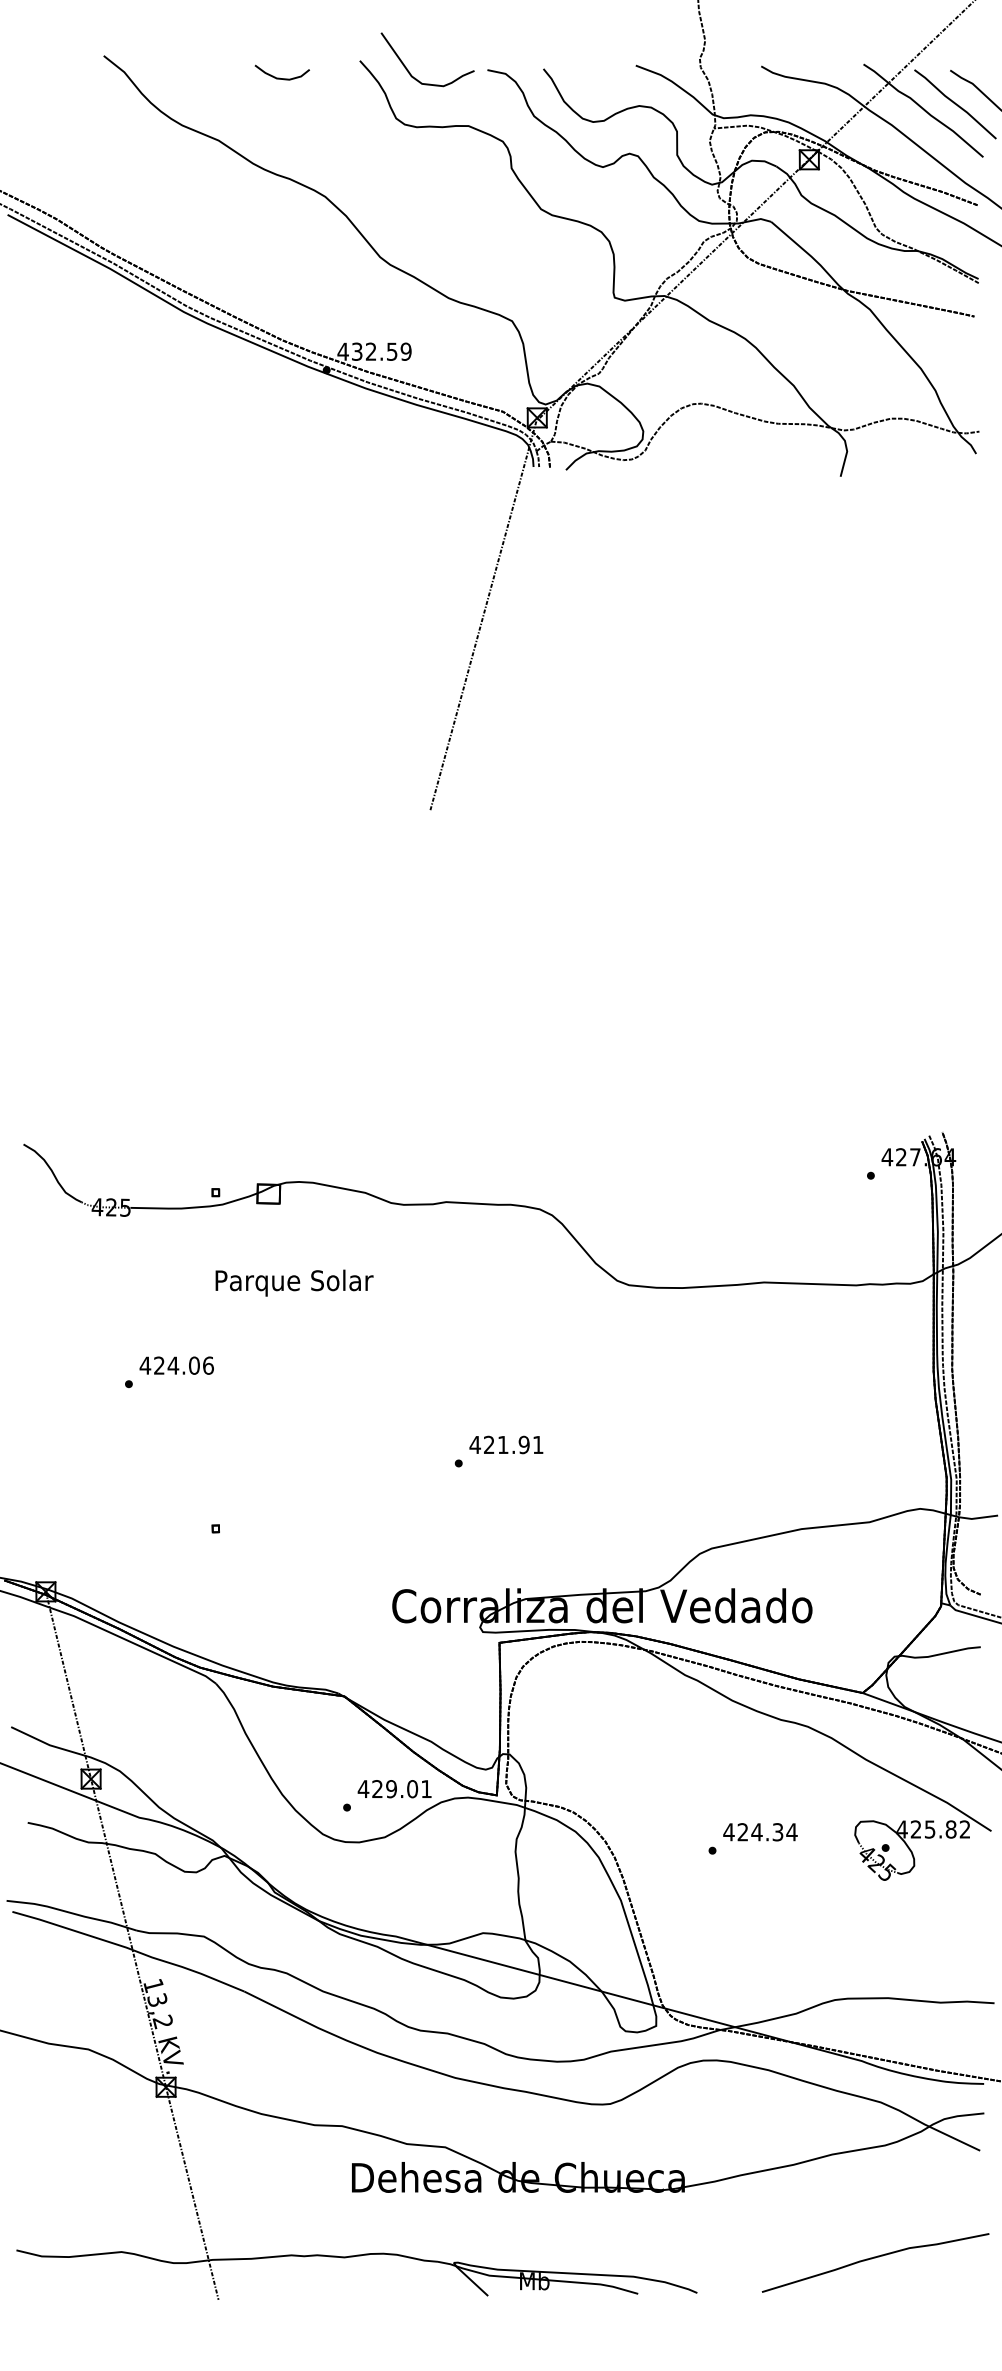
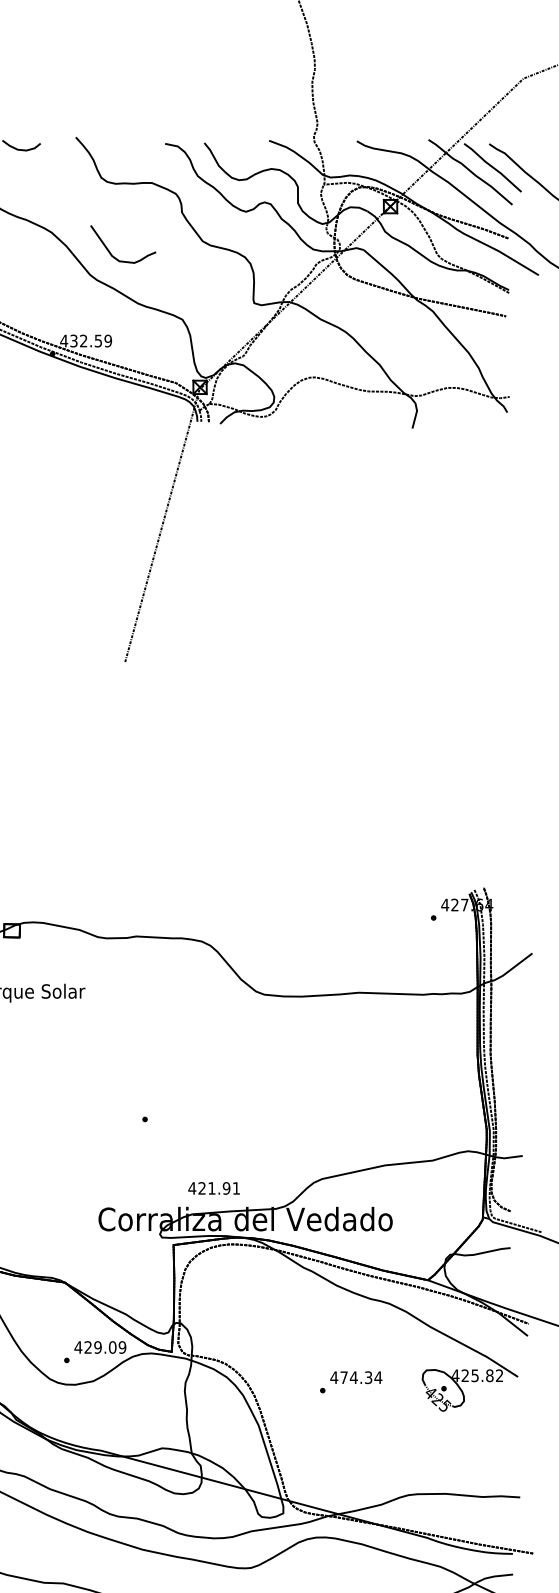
curve: (410, 72) -> (111, 253), moved
text: (506, 1444) -> (214, 1188), moved
text: (426, 1789) -> (122, 1347), 429.01 -> 429.09
text: (742, 1832) -> (343, 1377), 424.34 -> 474.34

